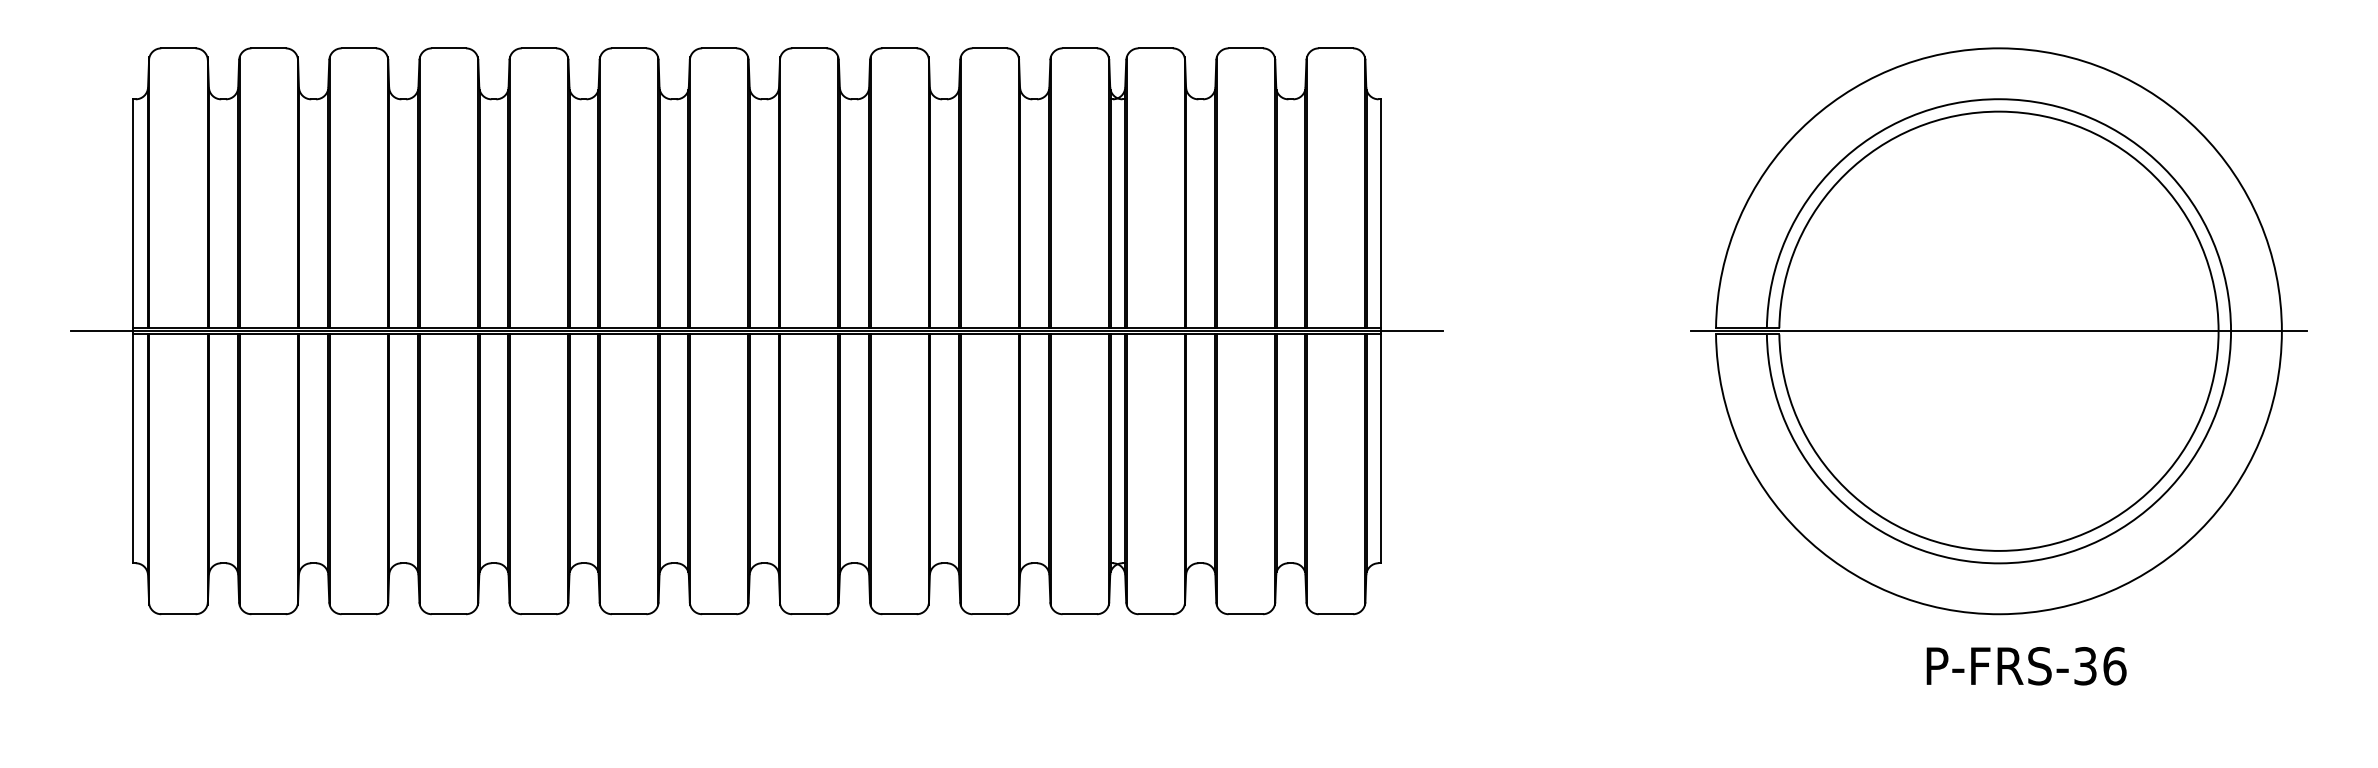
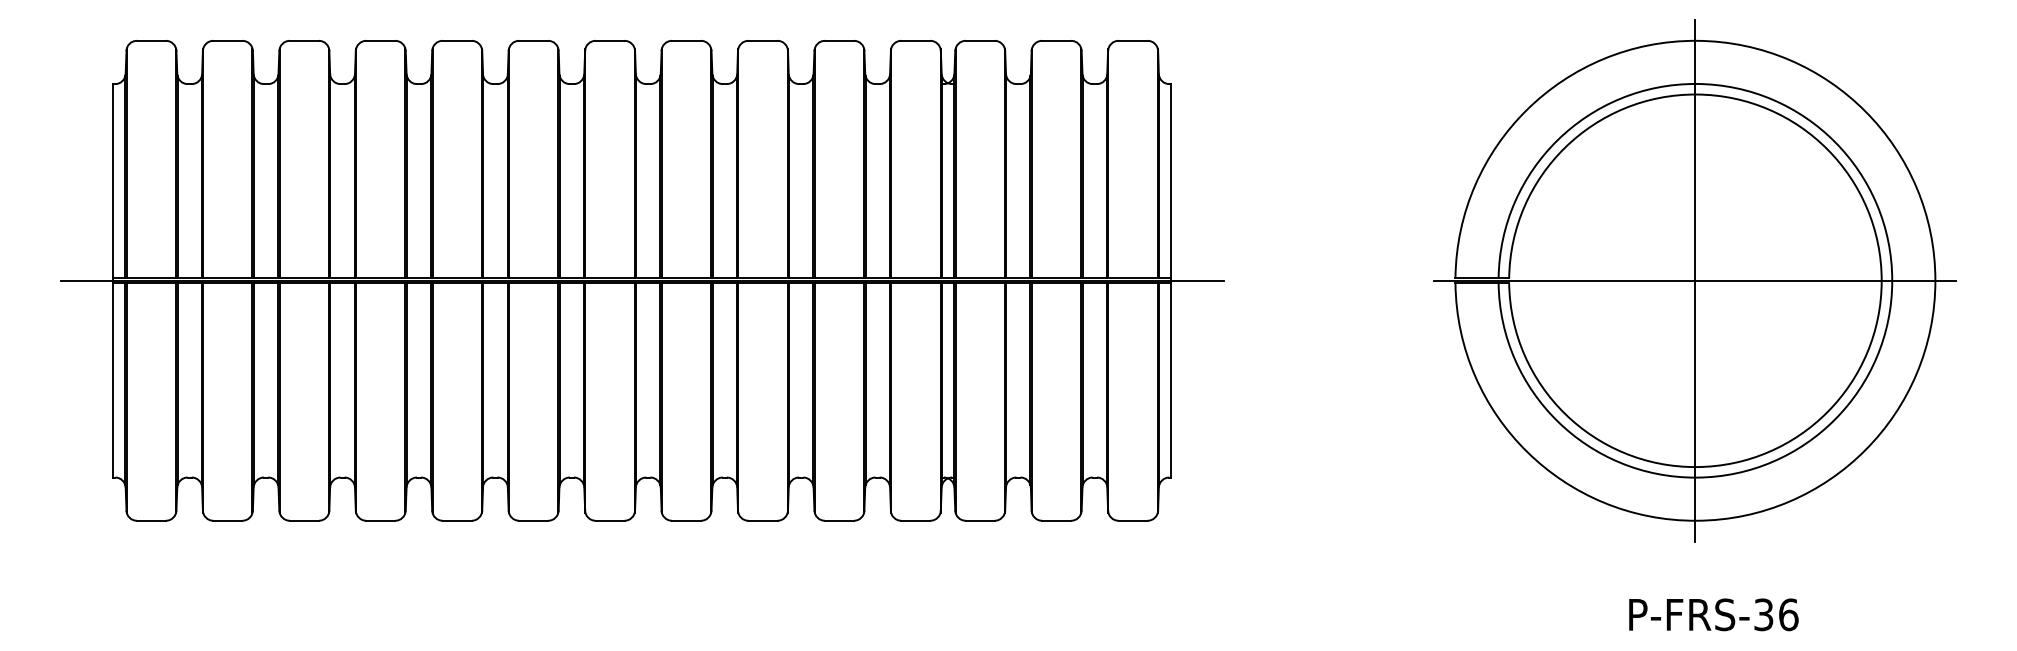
line: (1999, 330) -> (1695, 280), added
text: (2026, 665) -> (1713, 614), moved

